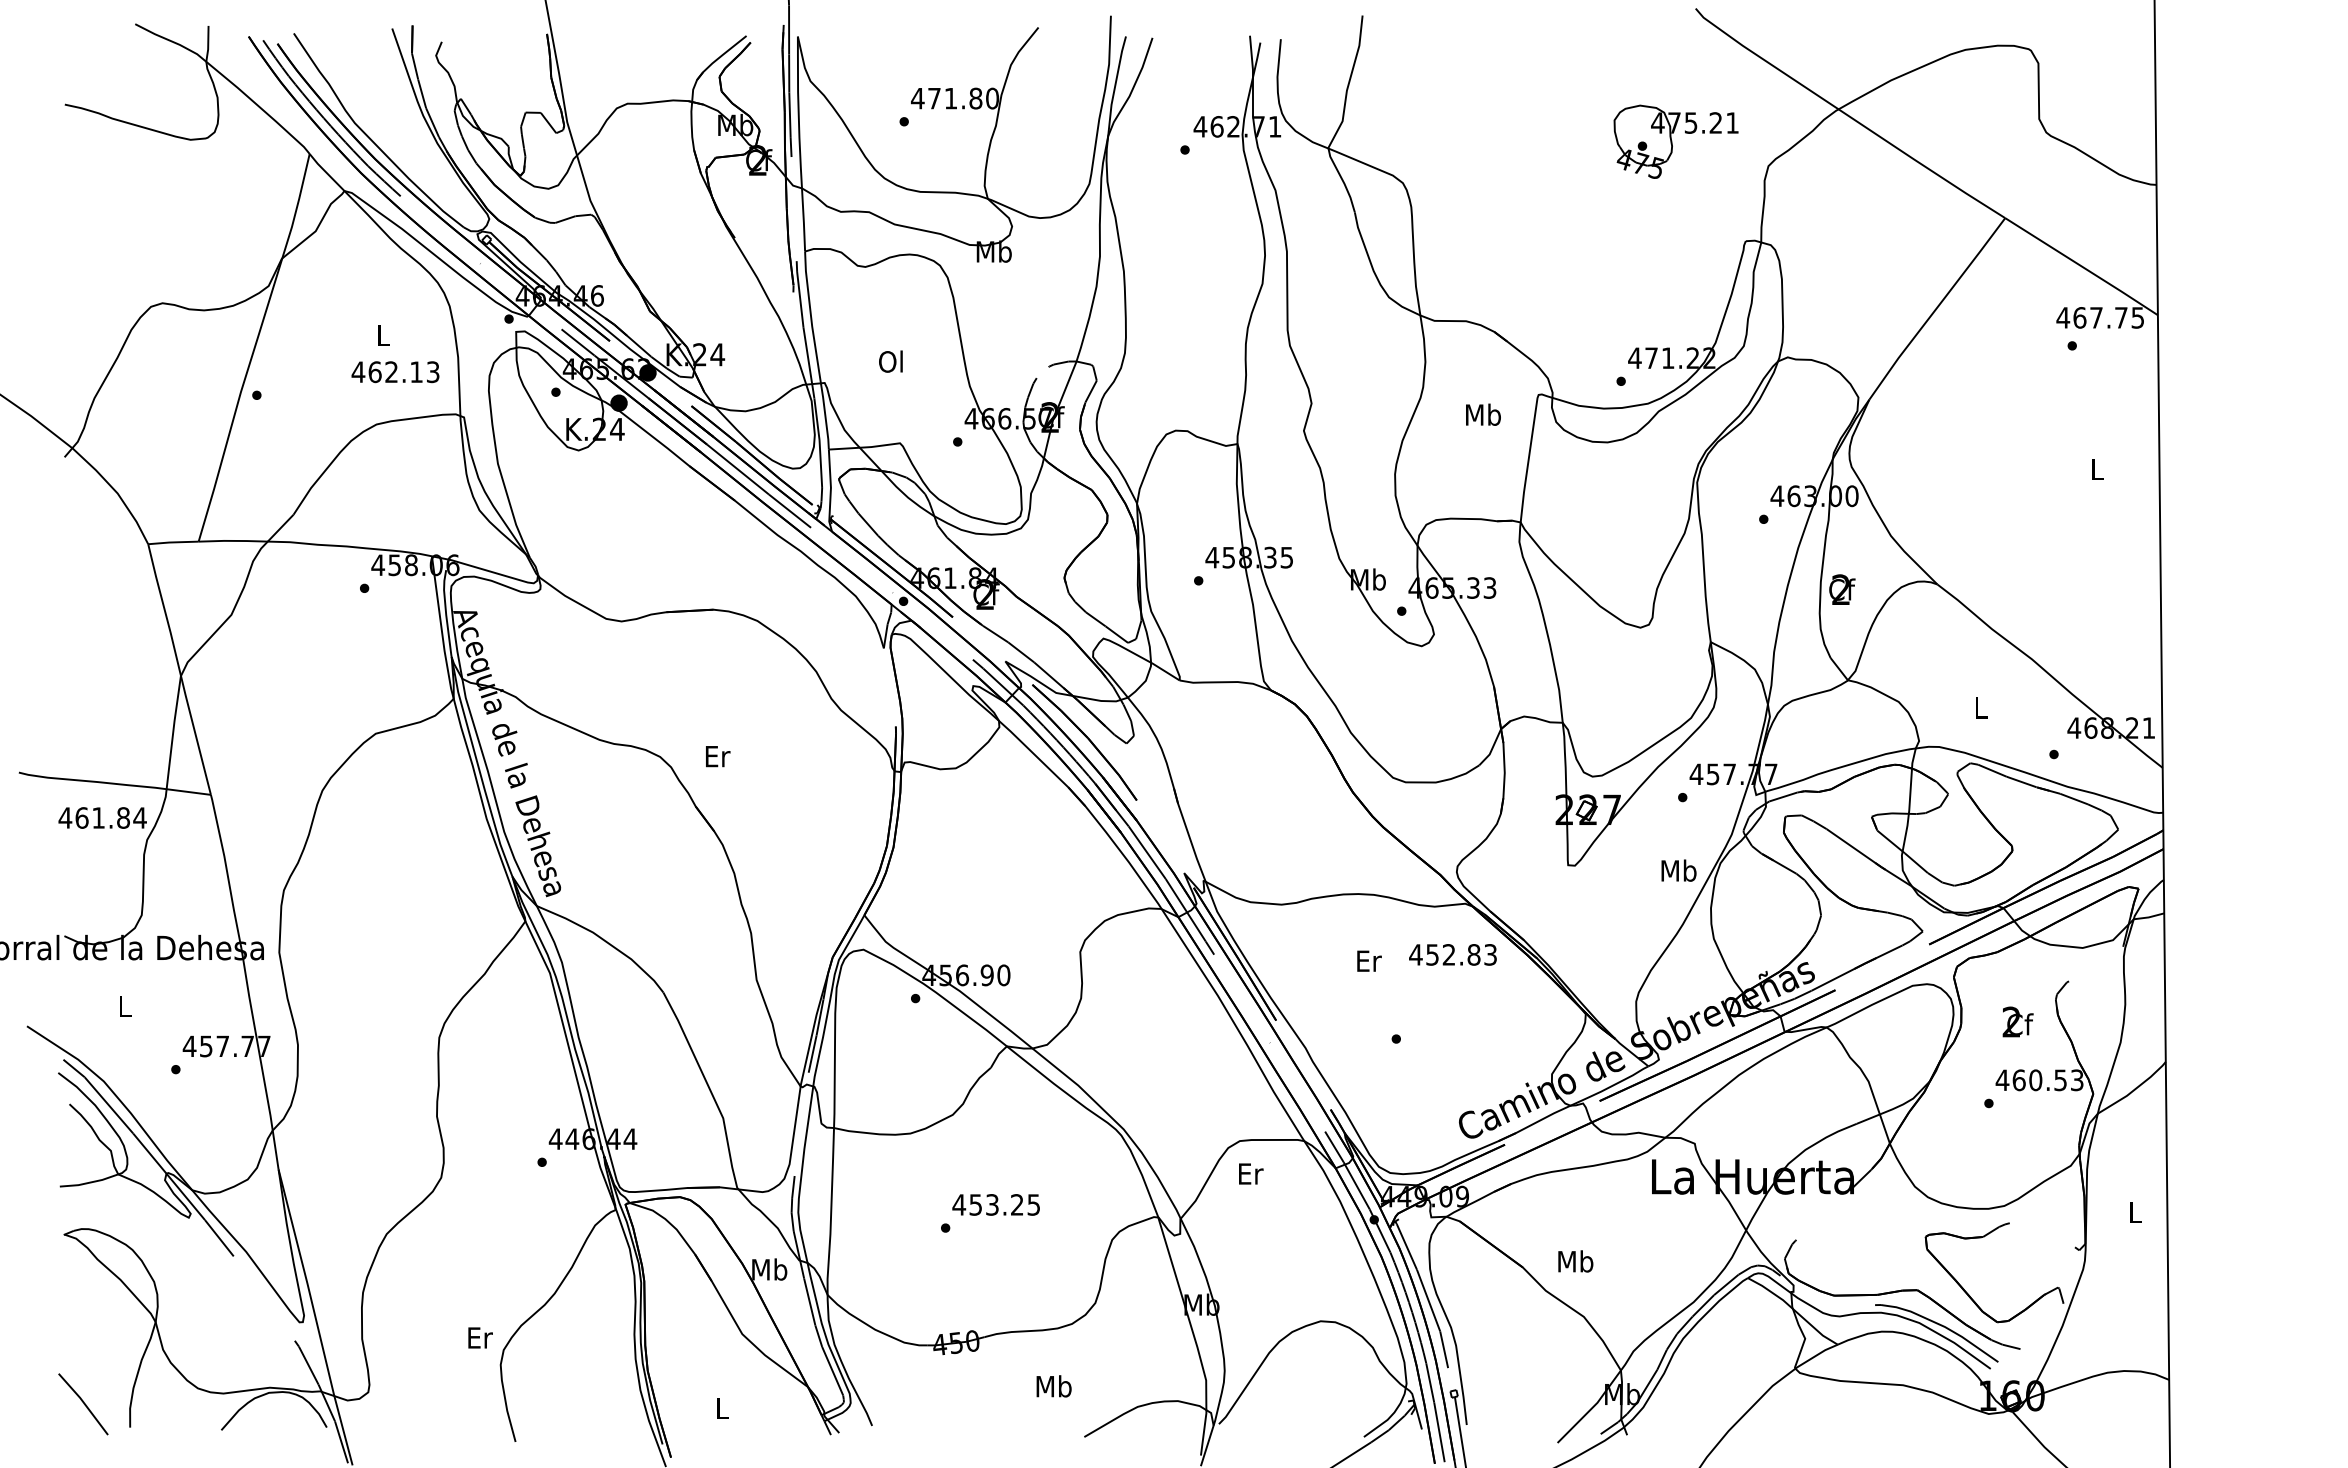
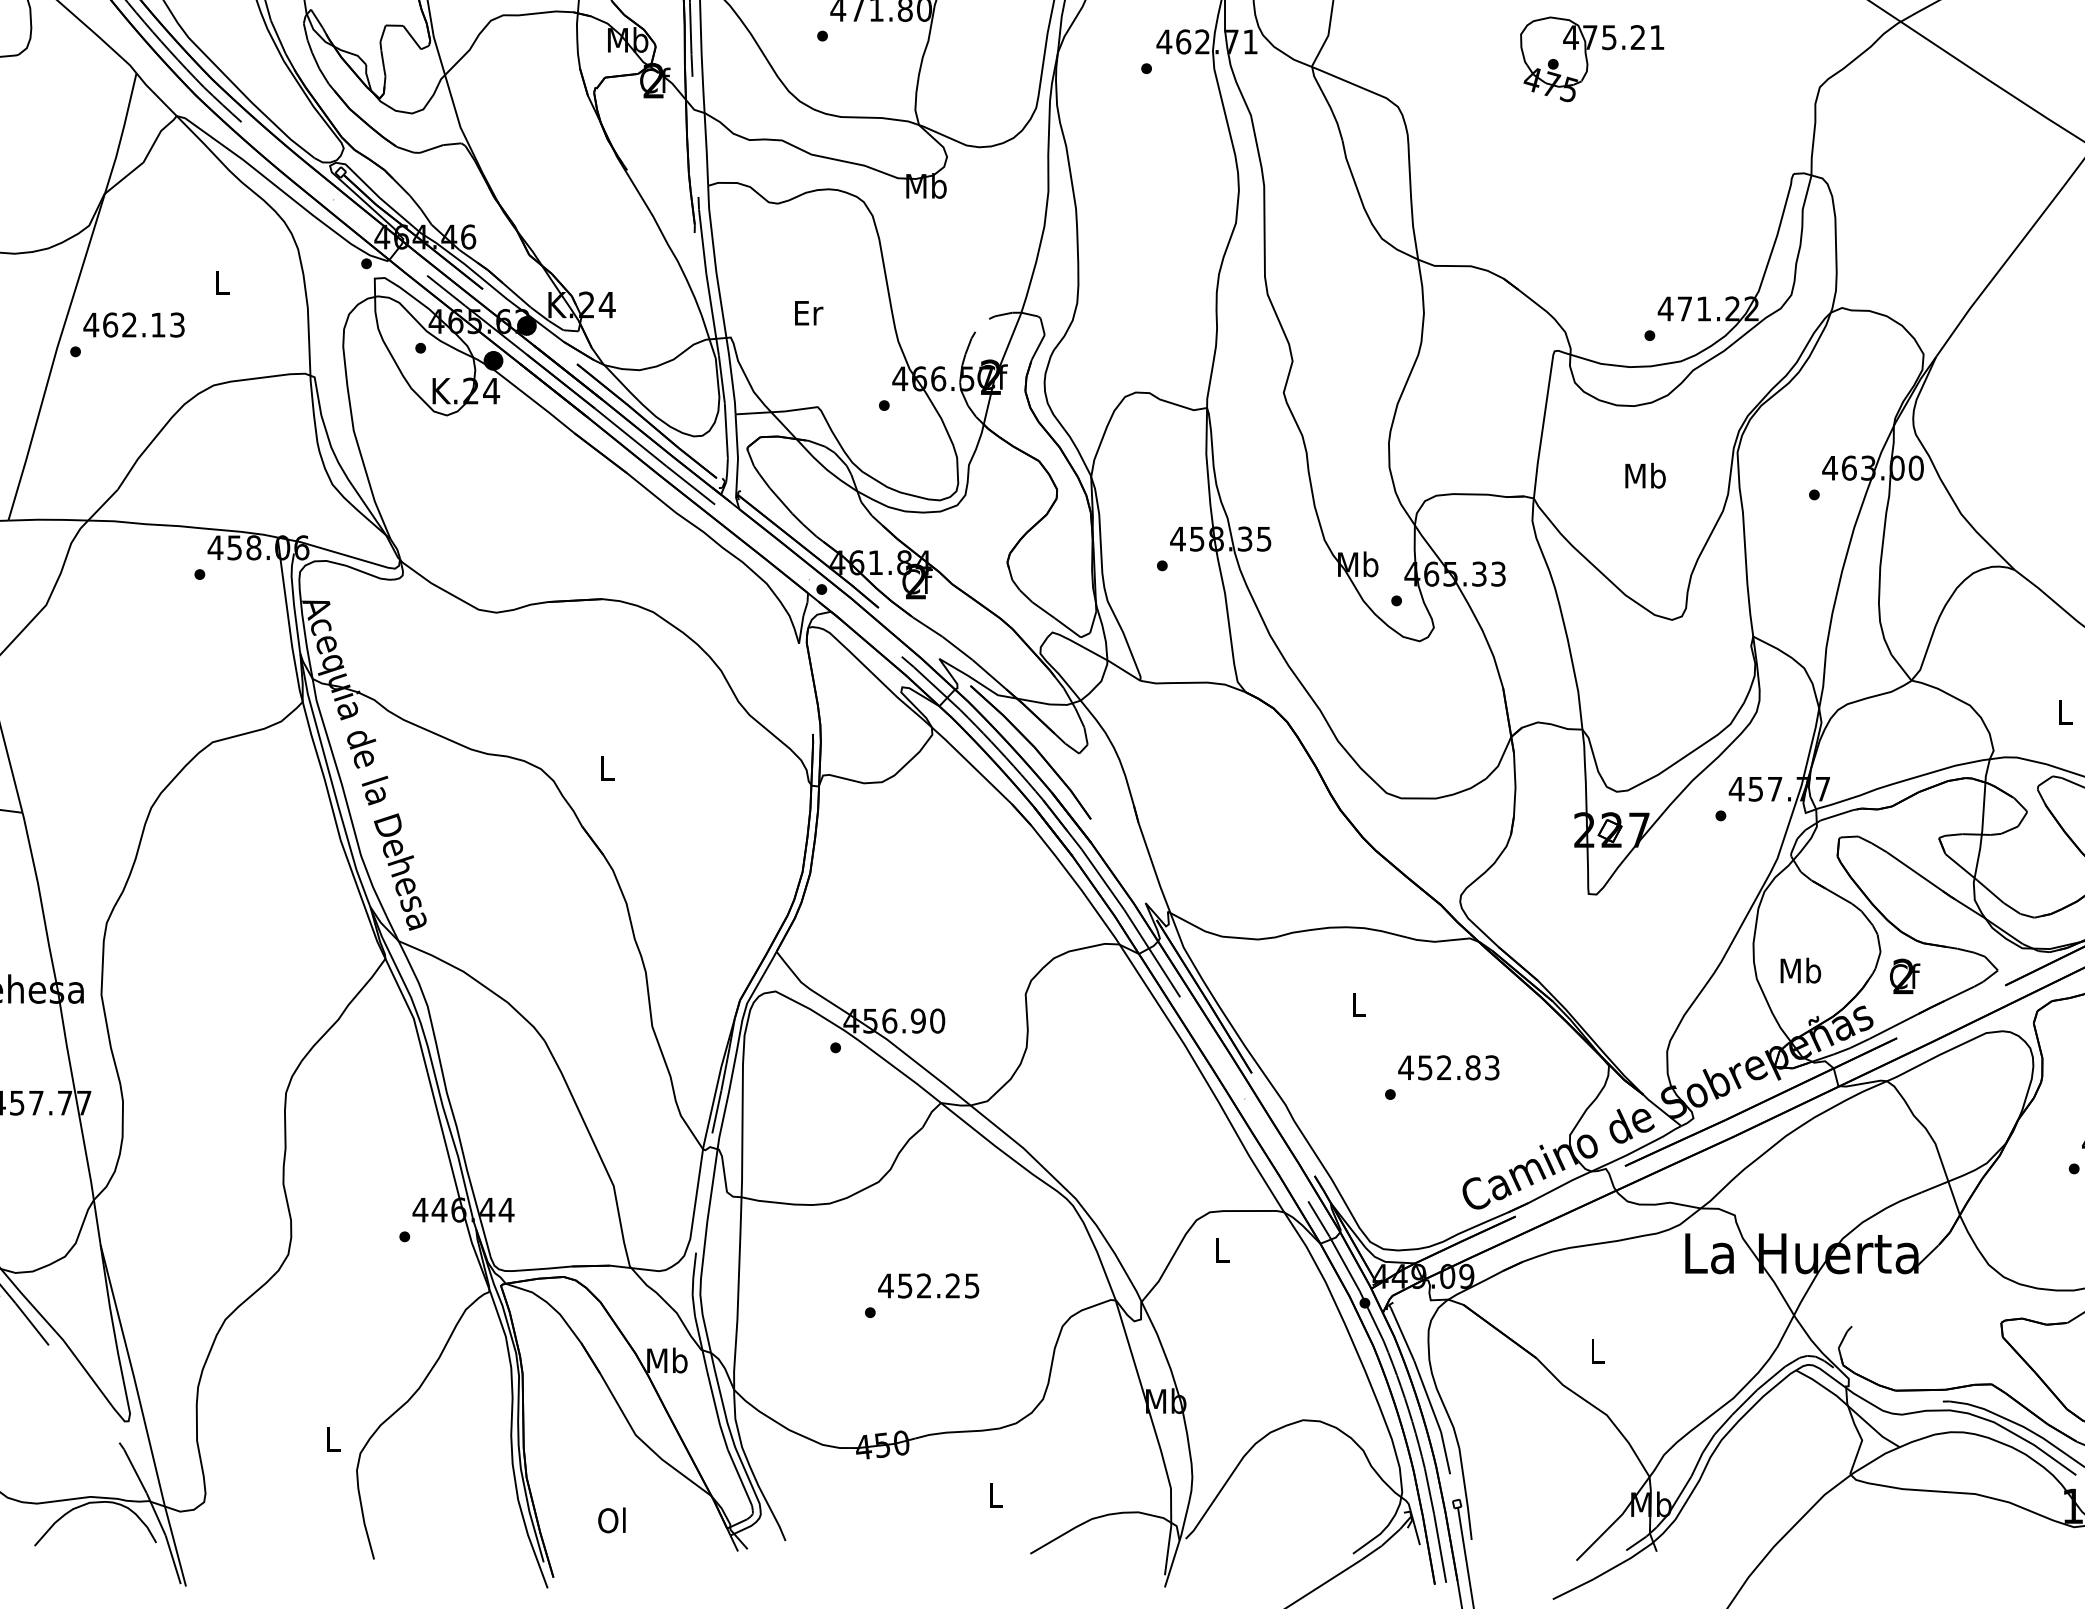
part: (1675, 141) -> (1591, 58), moved
text: (891, 361) -> (807, 312), Ol -> Er
text: (395, 372) -> (133, 325), moved
text: (1483, 414) -> (1645, 475), moved
text: (1842, 589) -> (1905, 976), moved
text: (718, 756) -> (608, 768), Er -> L
text: (1678, 870) -> (1800, 970), moved
text: (1452, 954) -> (1448, 1067), moved
text: (1369, 960) -> (1359, 1003), Er -> L
text: (1251, 1173) -> (1223, 1249), Er -> L
text: (992, 1204) -> (924, 1285), 453.25 -> 452.25
text: (1575, 1261) -> (1597, 1351), Mb -> L
text: (480, 1337) -> (333, 1438), Er -> L
text: (1053, 1386) -> (994, 1495), Mb -> L
text: (721, 1407) -> (611, 1519), L -> Ol

